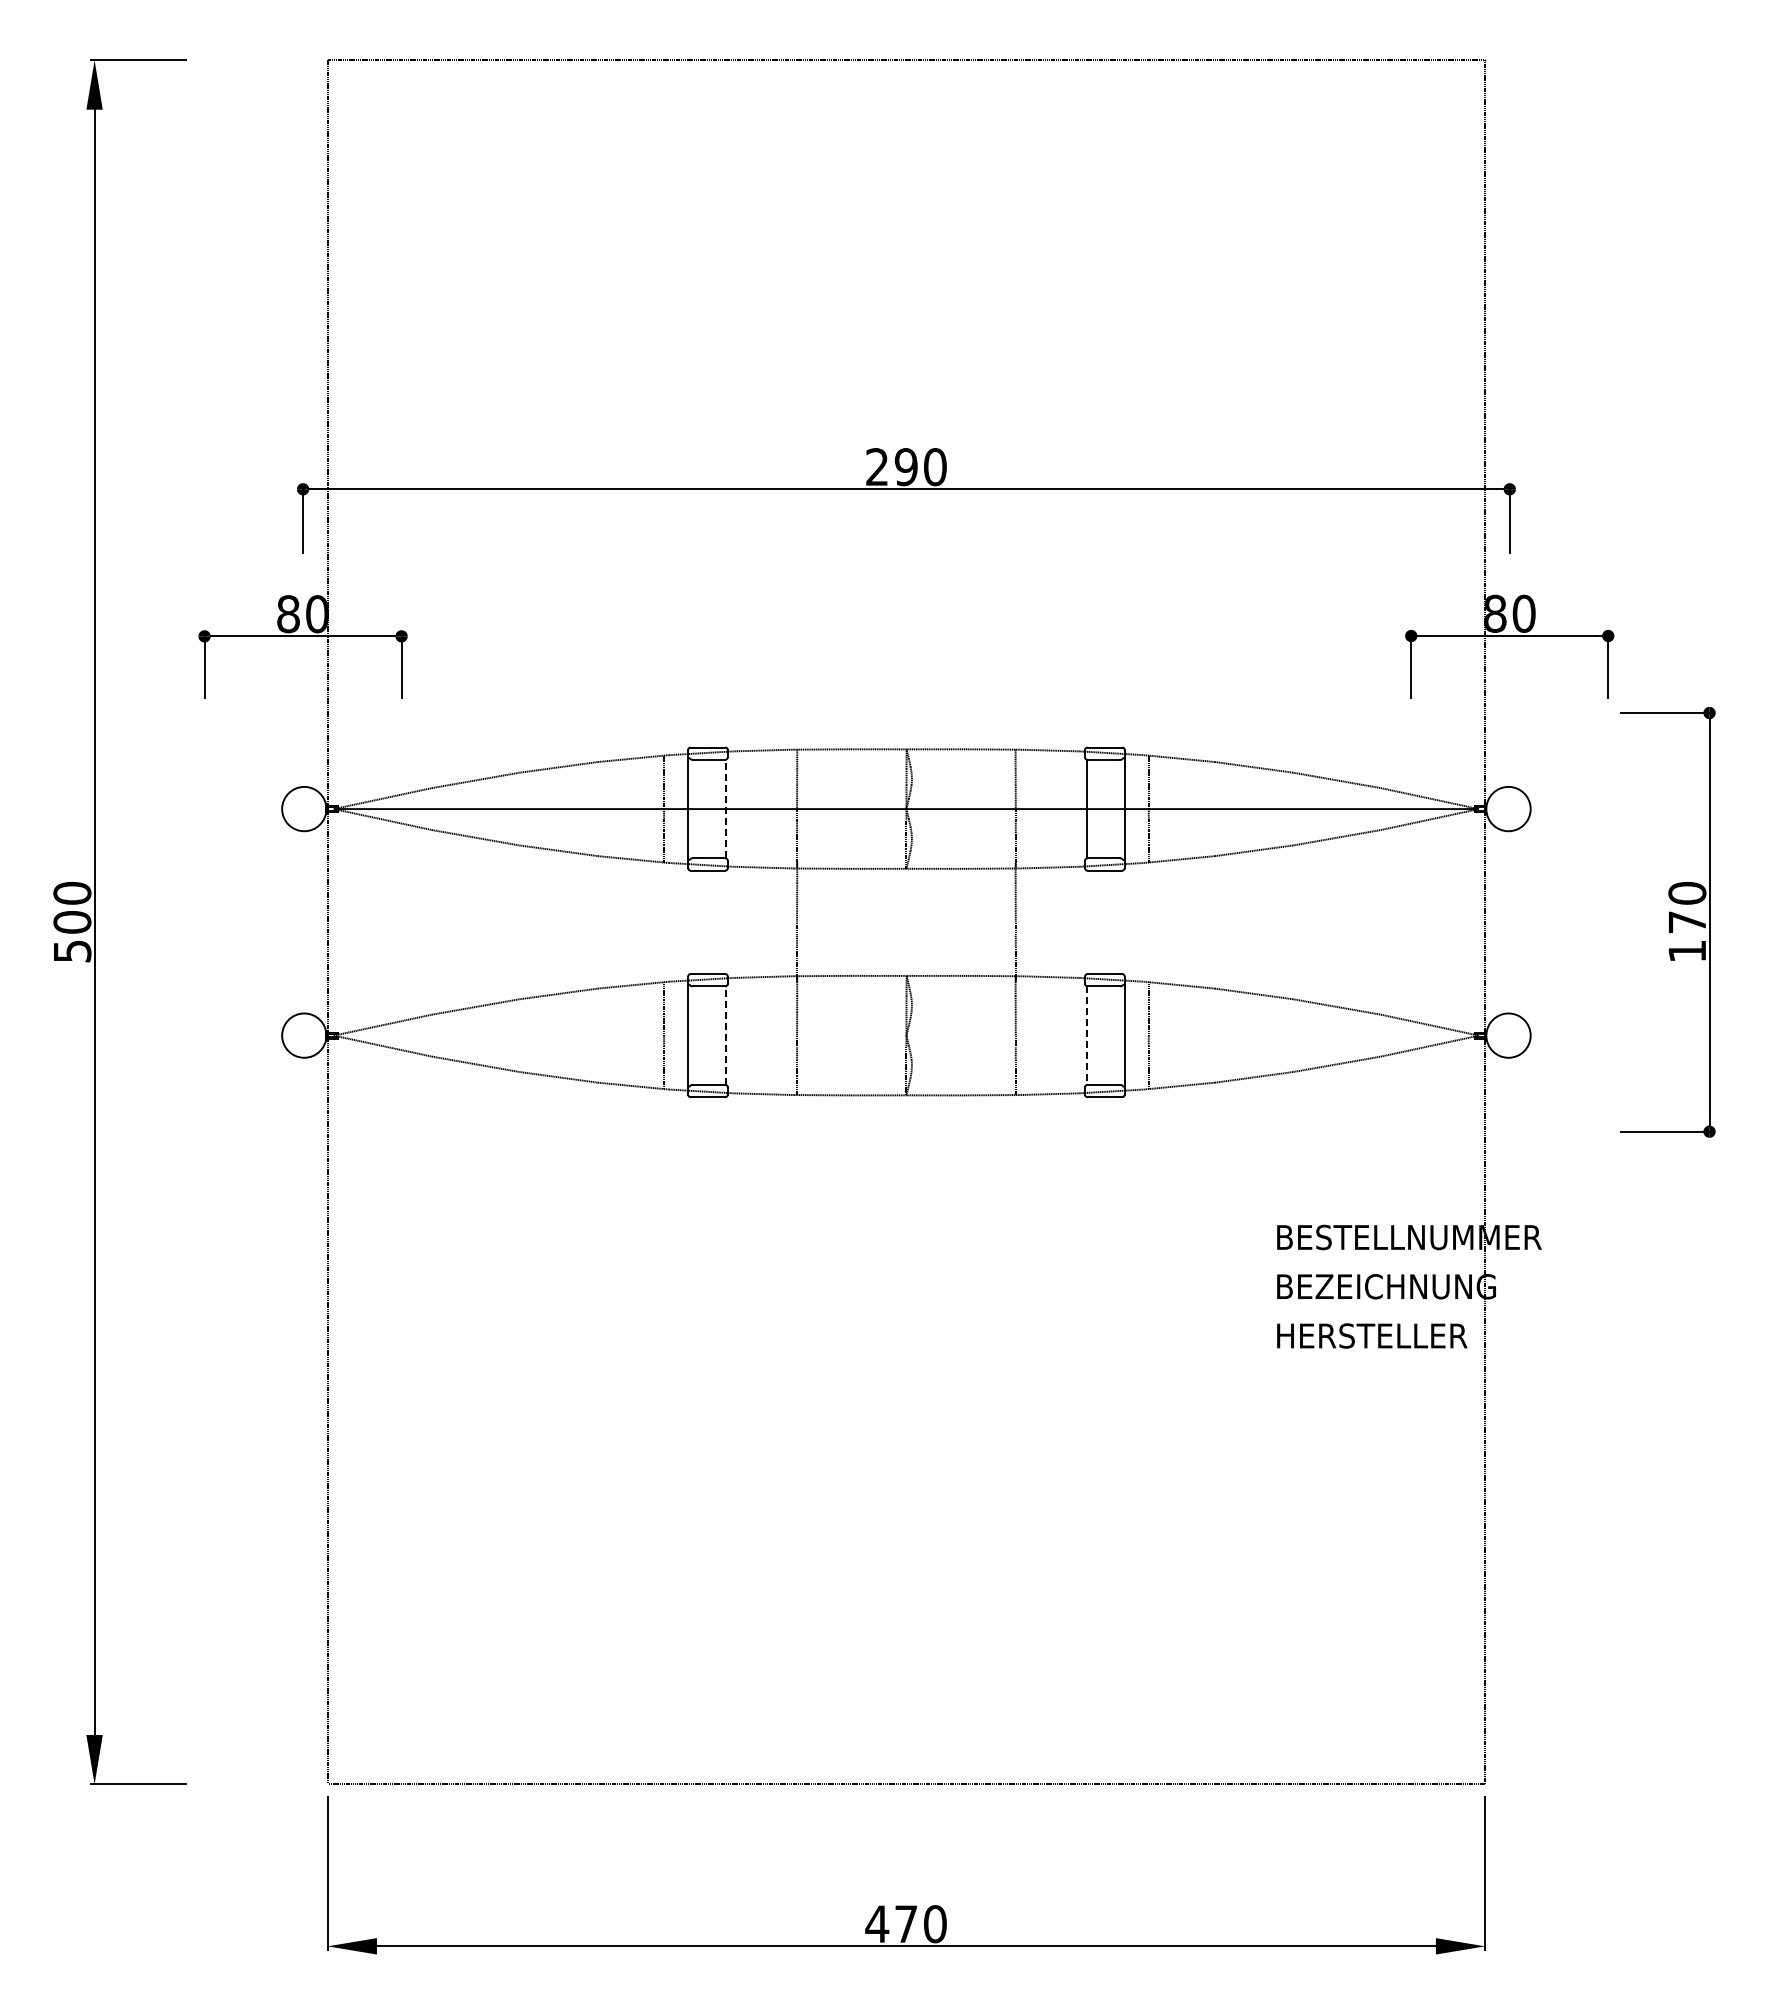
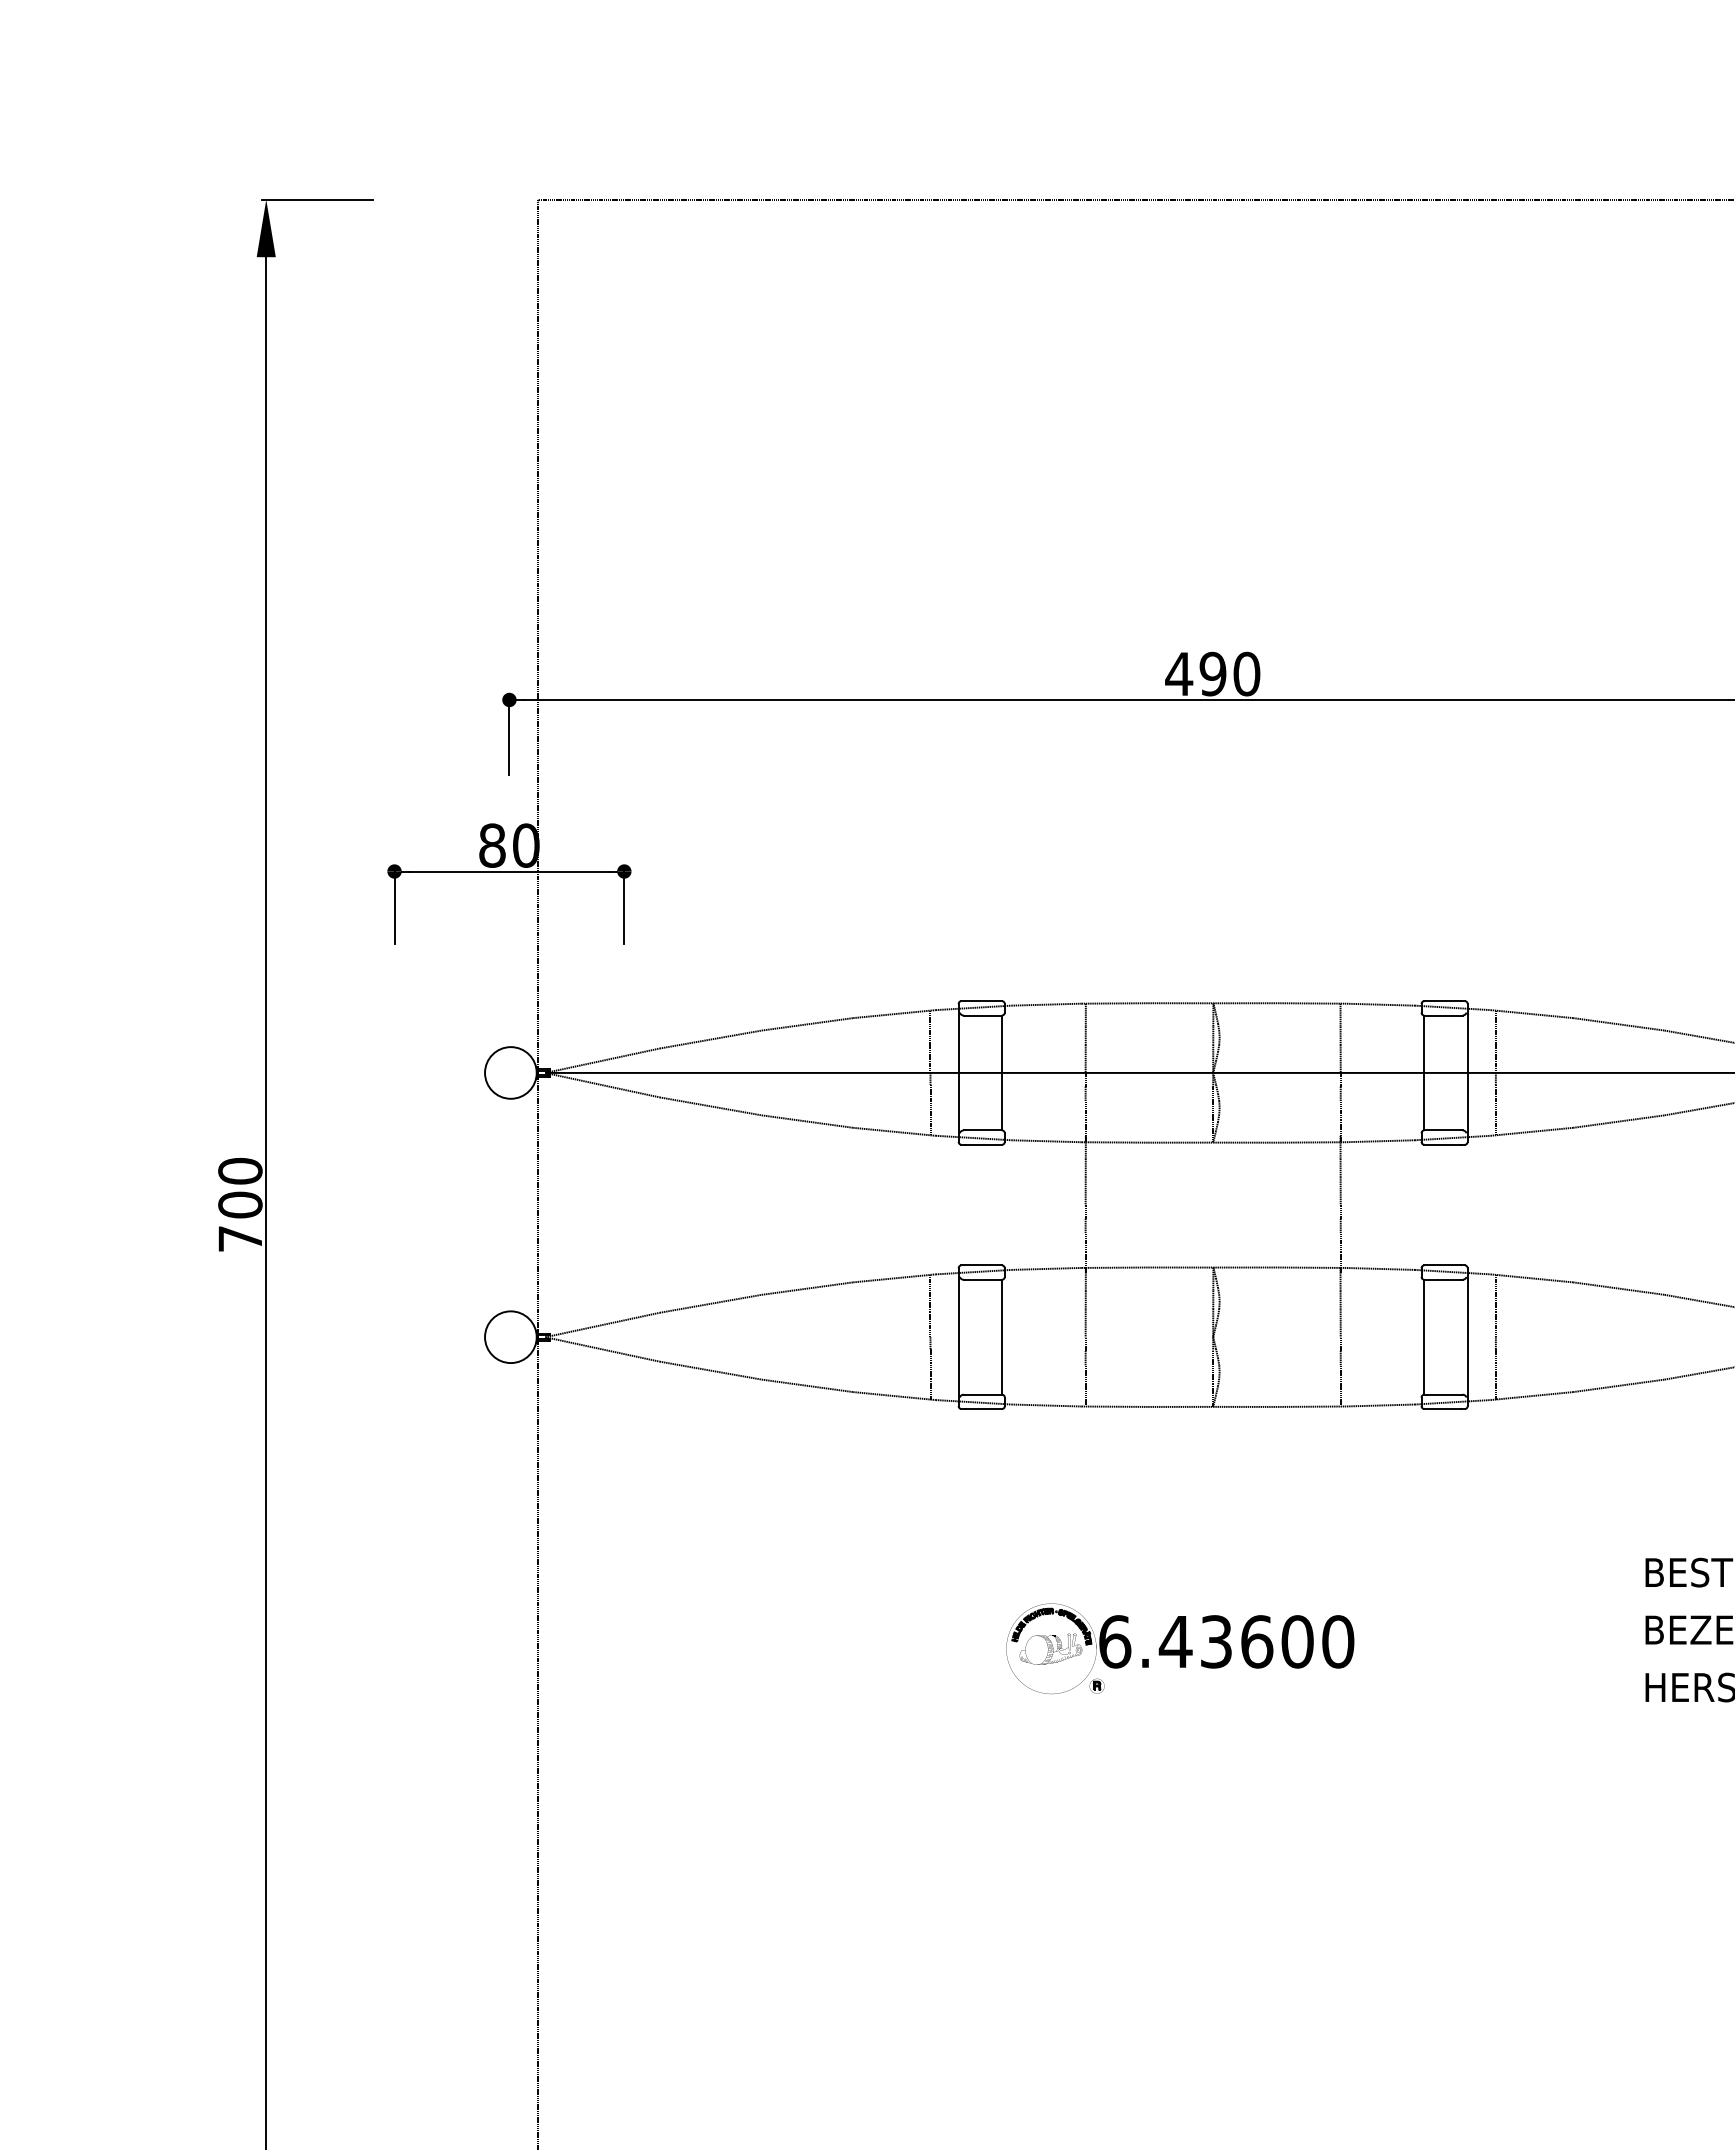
text: (877, 466) -> (1179, 673), 290 -> 490
line: (725, 808) -> (1002, 1072), dashed -> solid
text: (72, 951) -> (240, 1239), 500 -> 700
line: (725, 1035) -> (1002, 1337), dashed -> solid
line: (1087, 1036) -> (1424, 1338), dashed -> solid
part: (878, 1302) -> (1180, 1648), added

